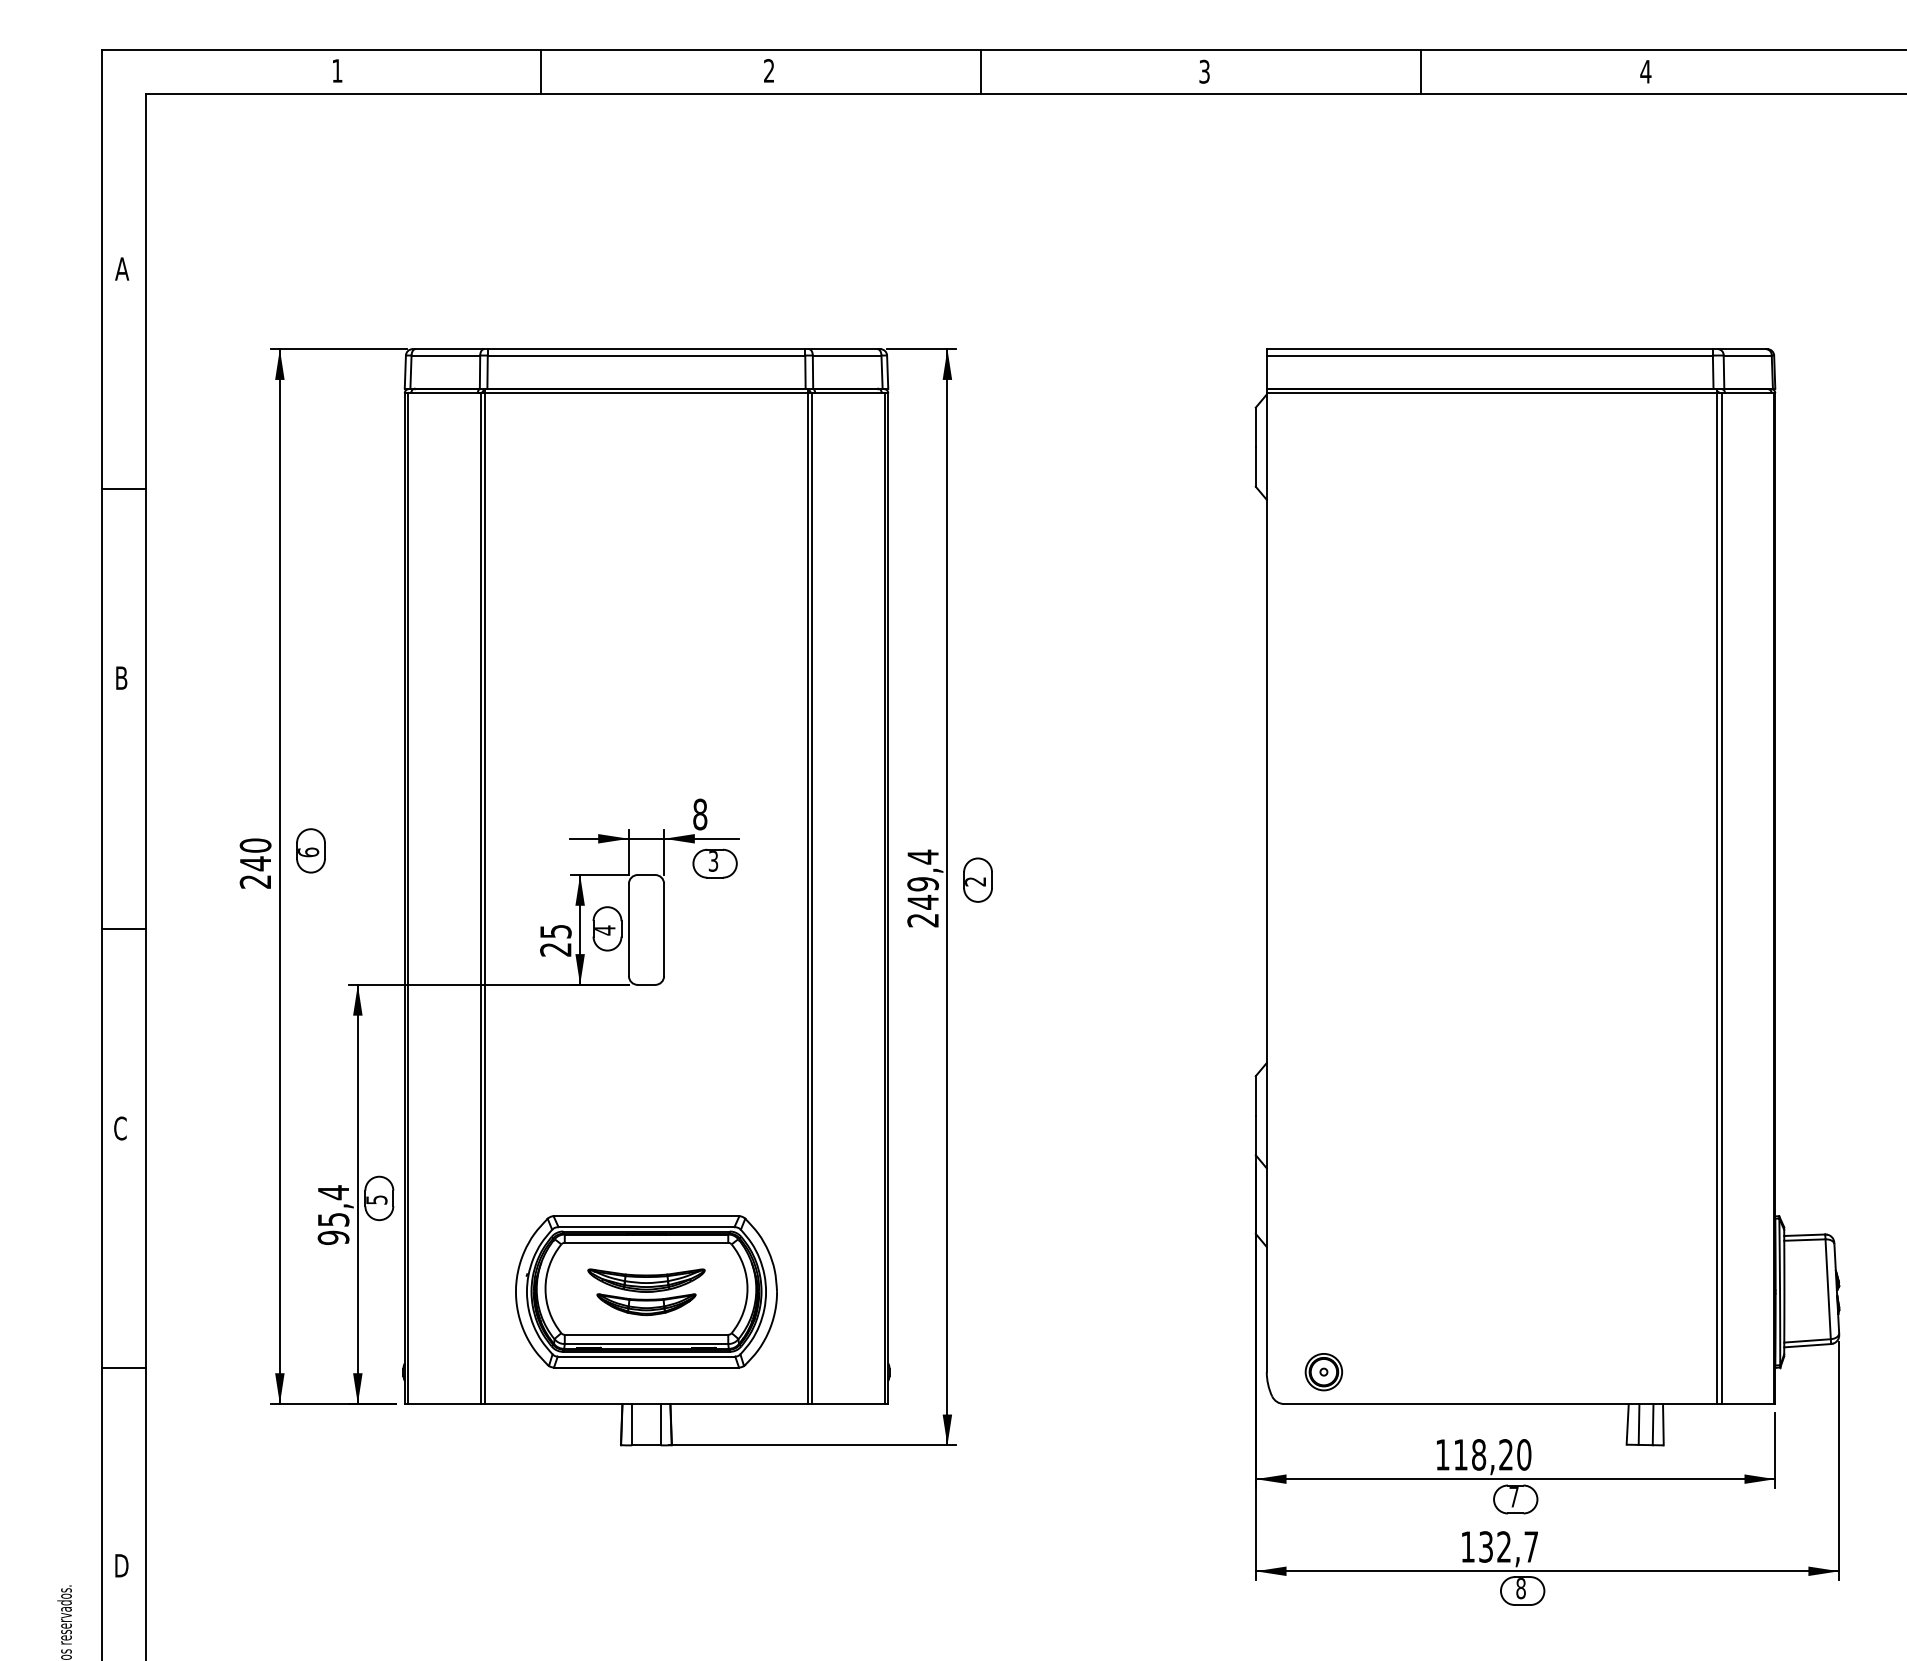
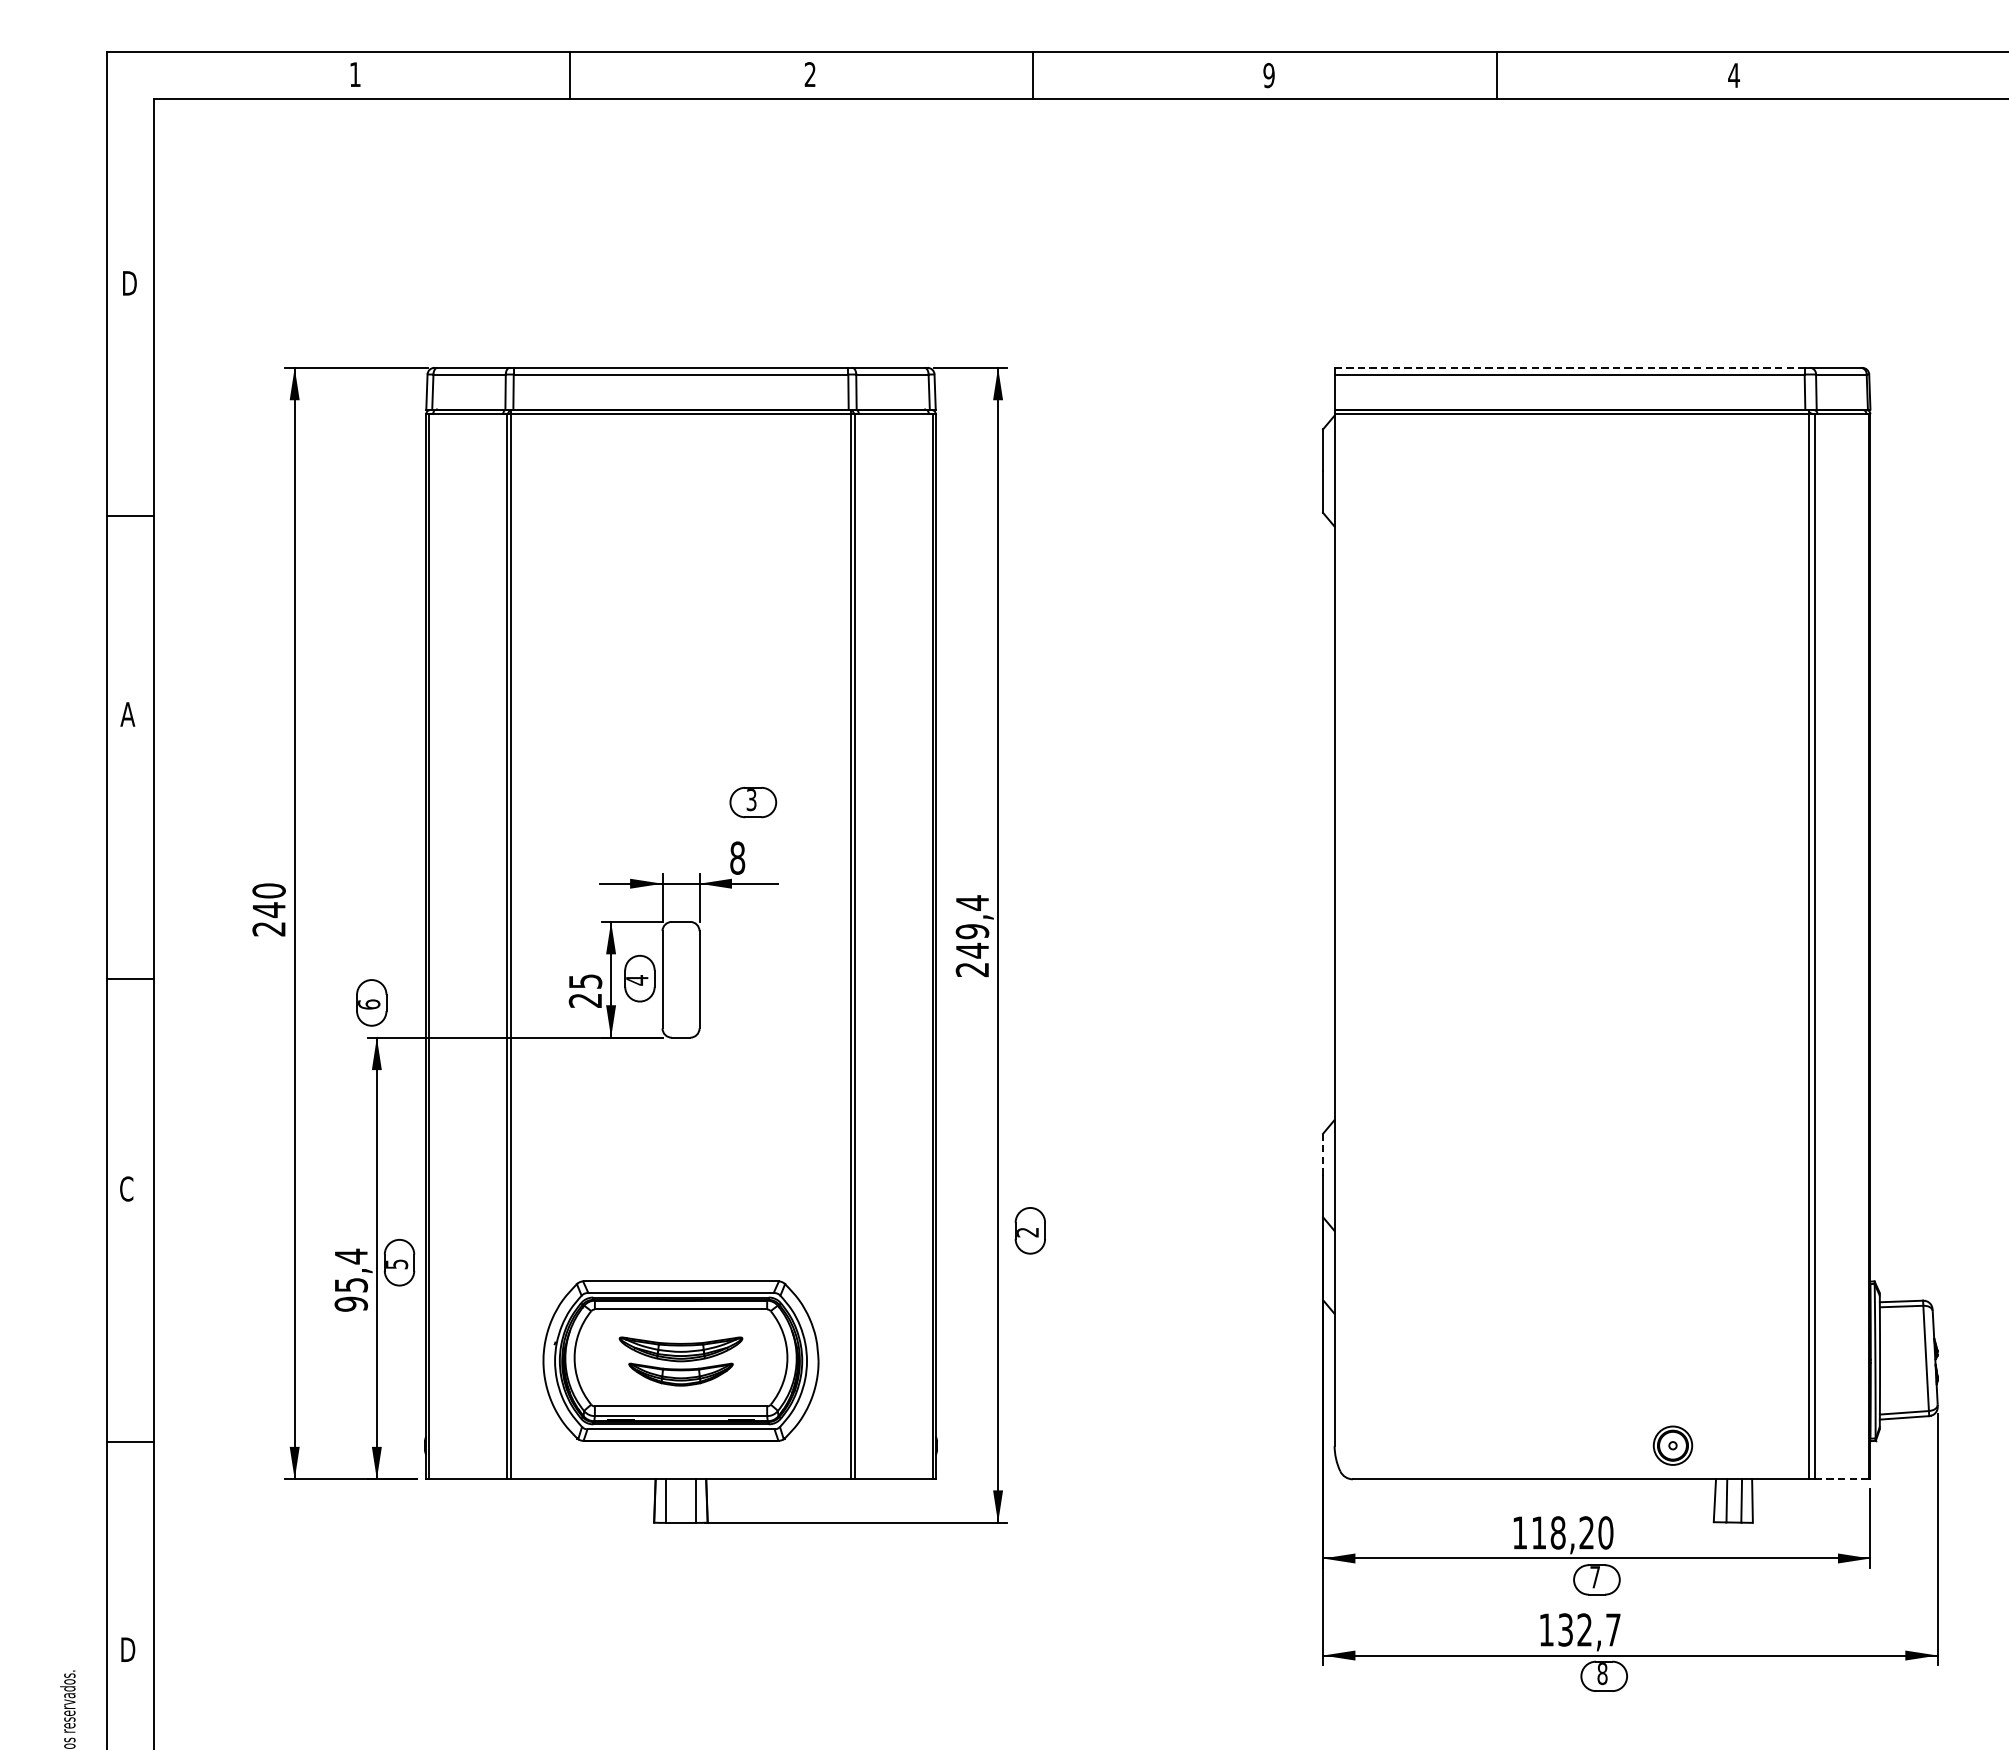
text: (1204, 71) -> (1268, 75), 3 -> 9
text: (122, 268) -> (128, 282), A -> D
line: (1490, 349) -> (1570, 368), solid -> dashed
text: (121, 677) -> (127, 713), B -> A
part: (310, 850) -> (371, 1002), moved
part: (714, 863) -> (752, 802), moved
part: (977, 879) -> (1029, 1230), moved
line: (1255, 1095) -> (1322, 1154), solid -> dashed
part: (1323, 1372) -> (1672, 1446), moved
line: (1748, 1404) -> (1842, 1479), solid -> dashed

